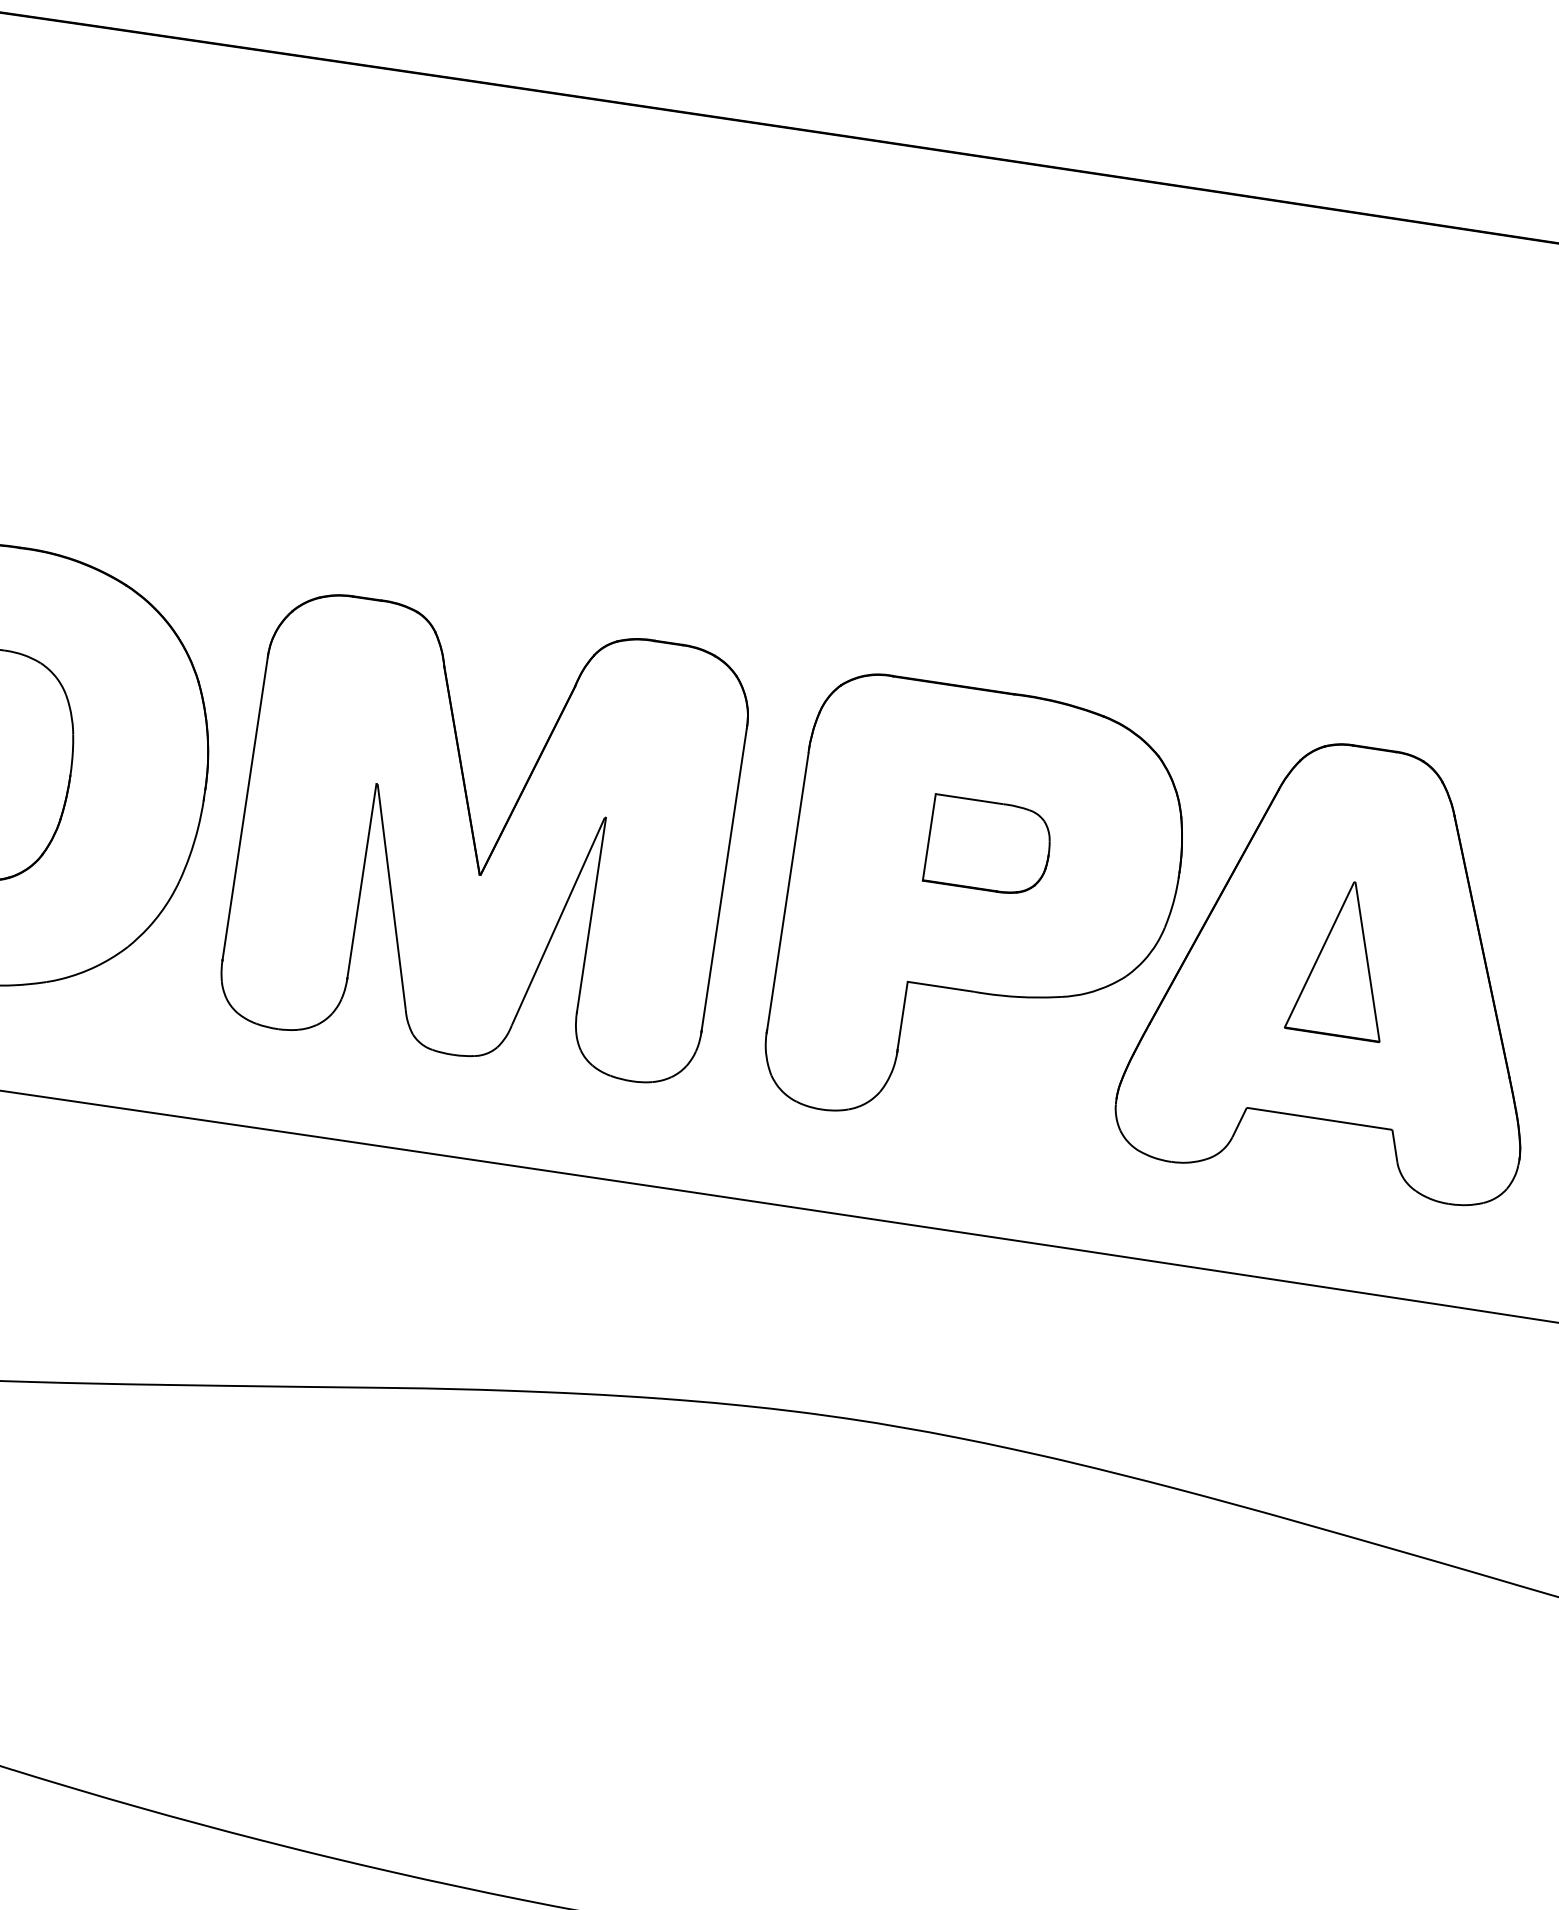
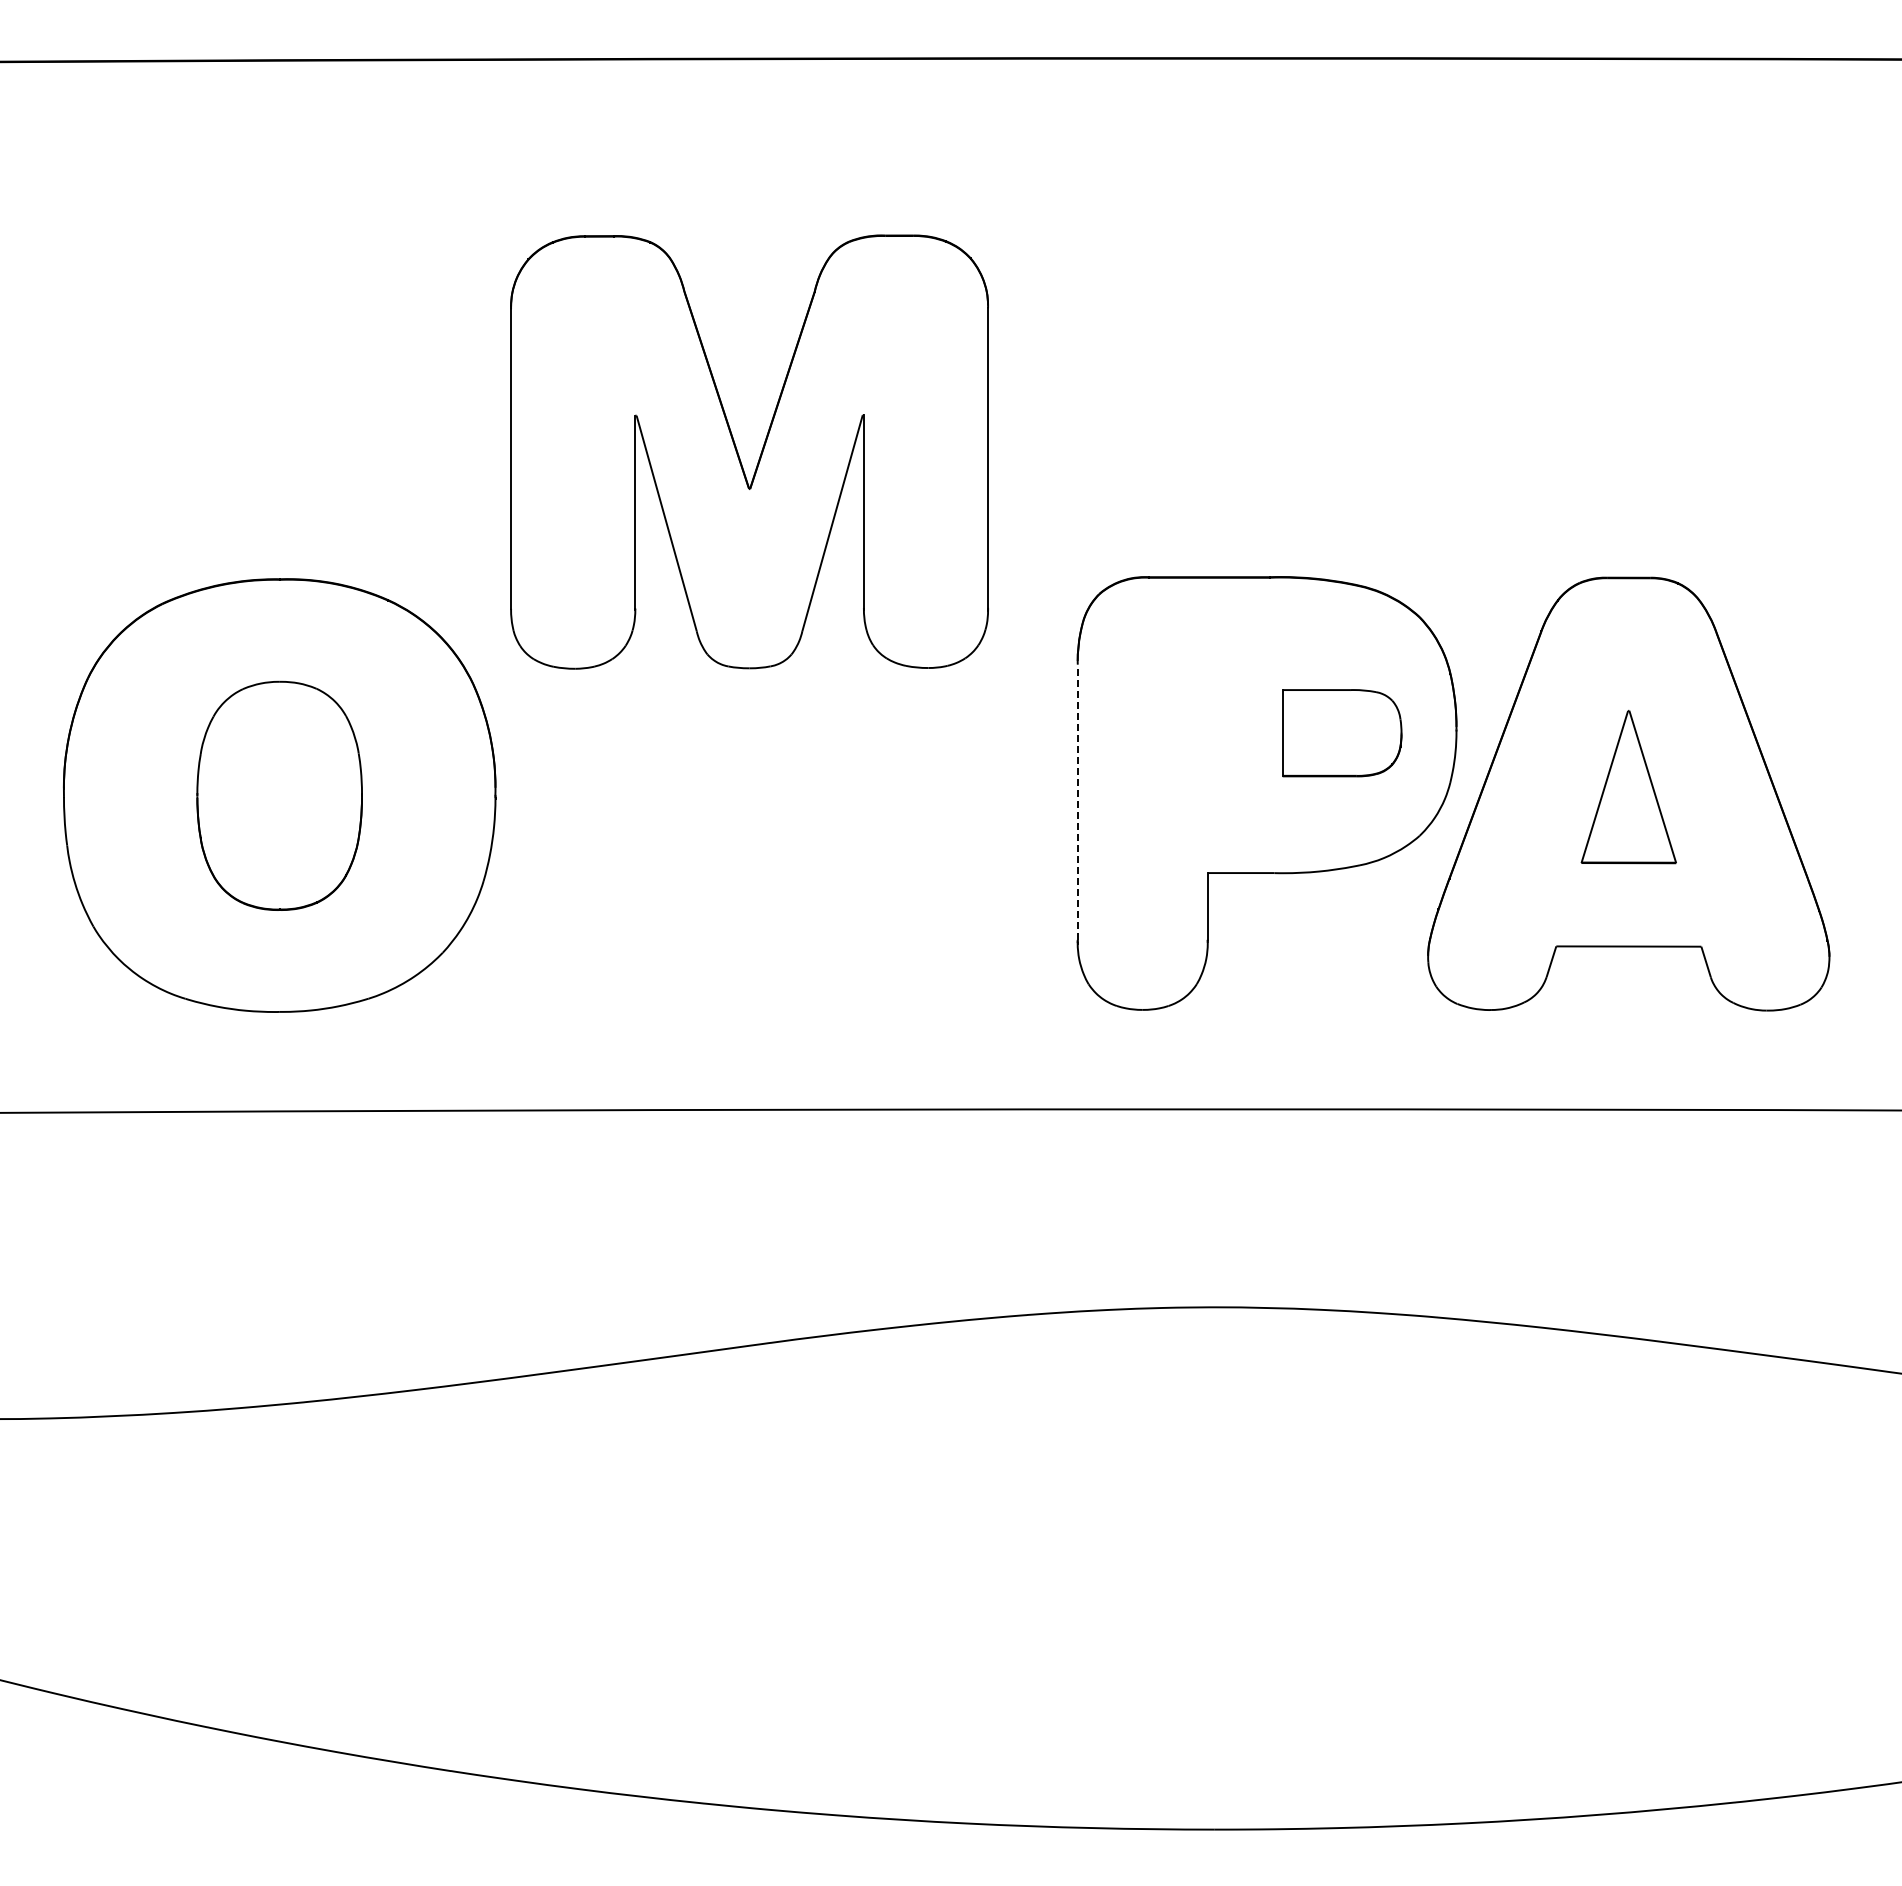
part: (475, 839) -> (739, 455), moved
part: (989, 846) -> (1342, 733), moved
line: (787, 891) -> (1077, 802), solid -> dashed

